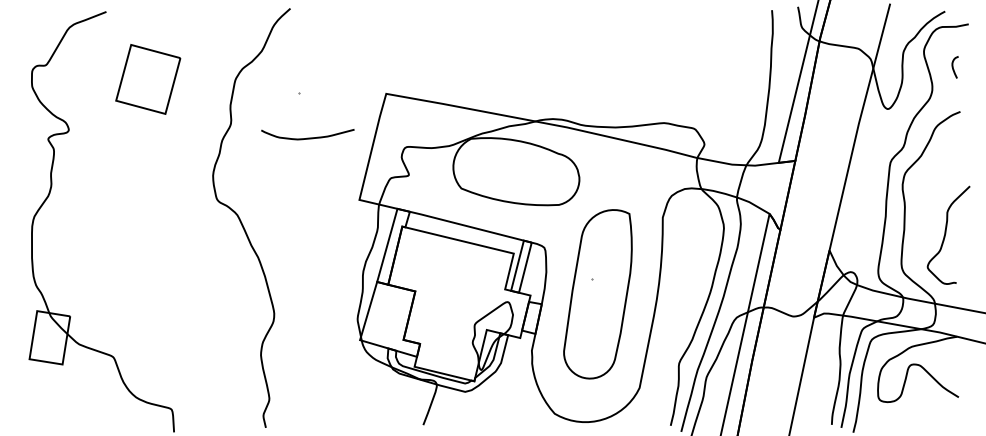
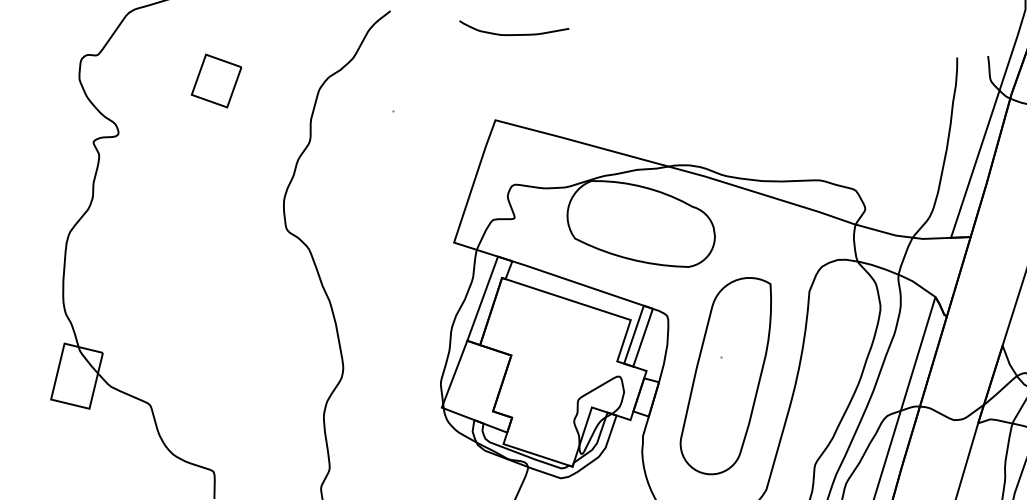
part: (147, 78) -> (215, 80), size x0.62
curve: (307, 137) -> (513, 33), moved

